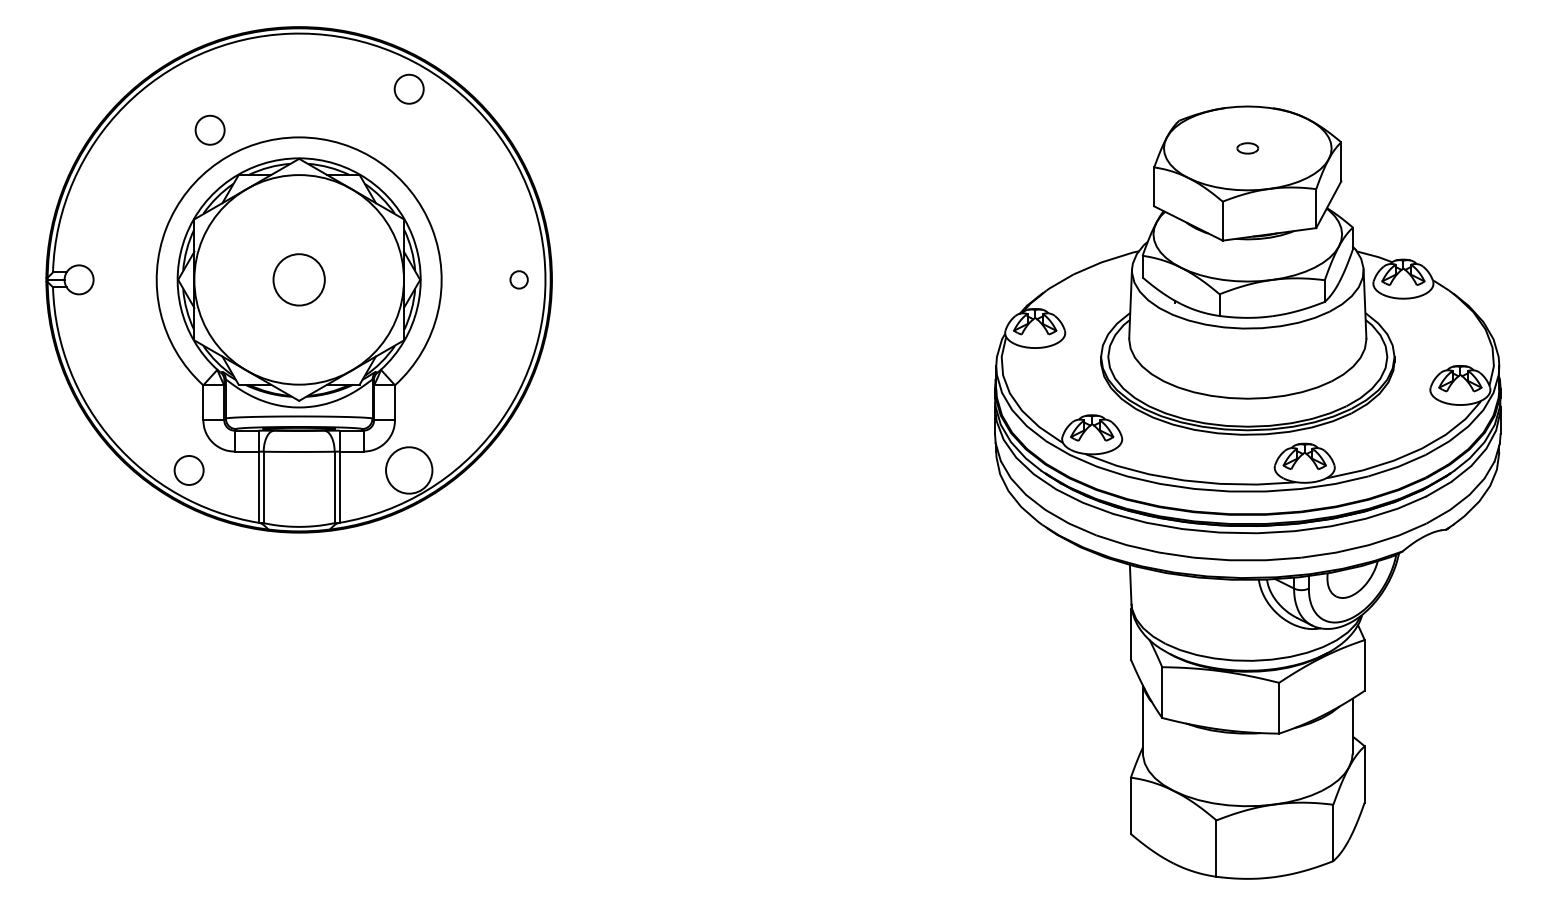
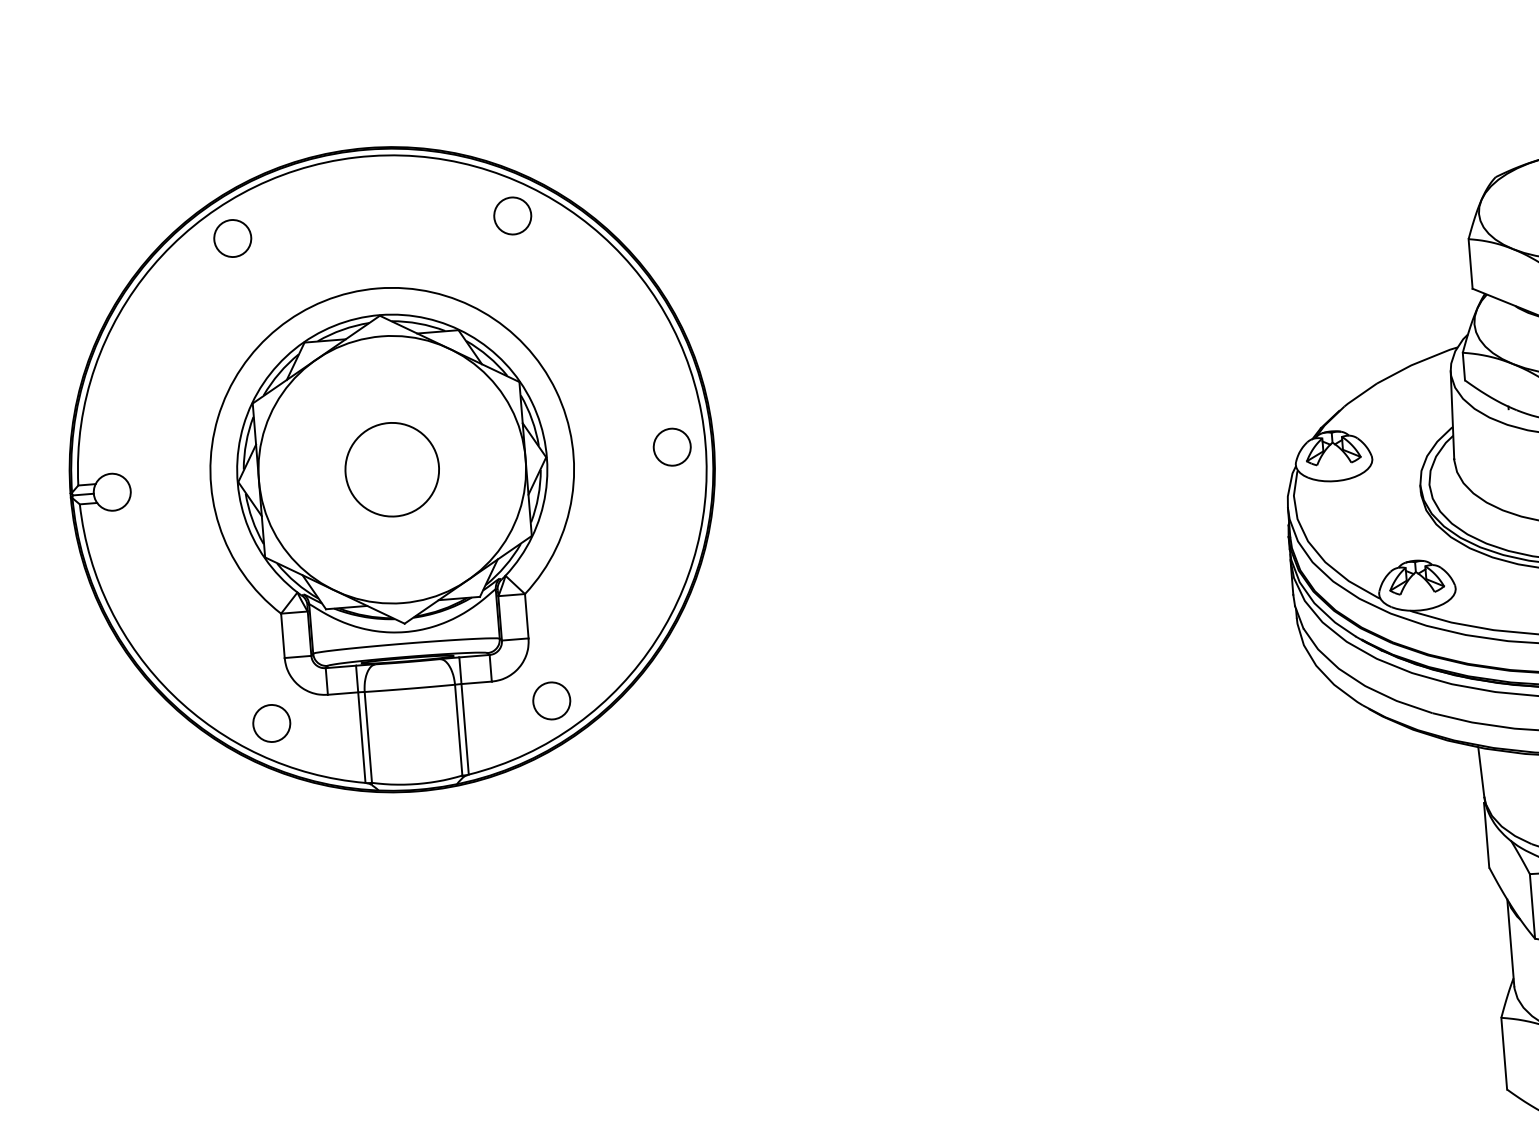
circle: (209, 129) -> (231, 237), moved
circle: (298, 279) -> (391, 469), size x1.43
circle: (518, 279) -> (671, 446), size x1.67
circle: (408, 469) -> (550, 699), size x0.62

